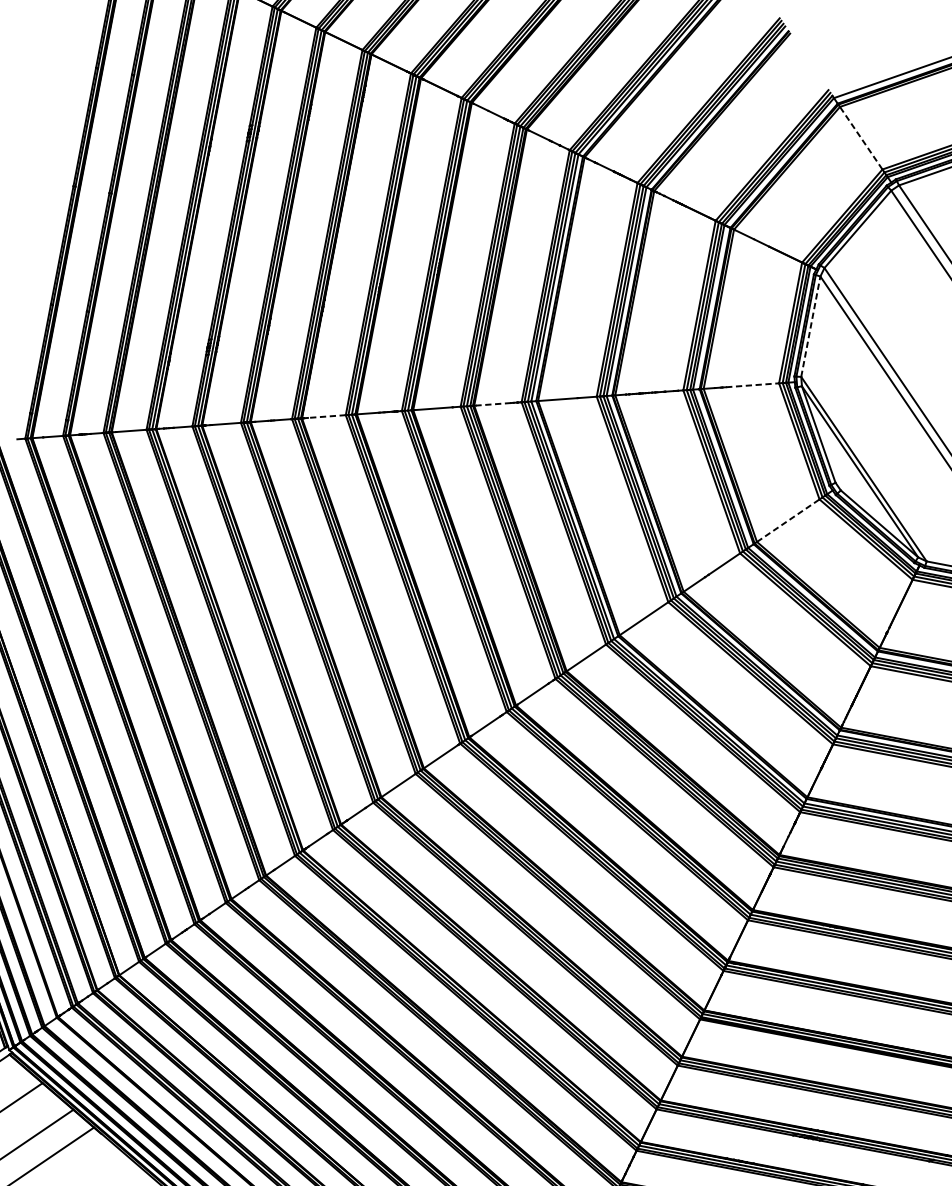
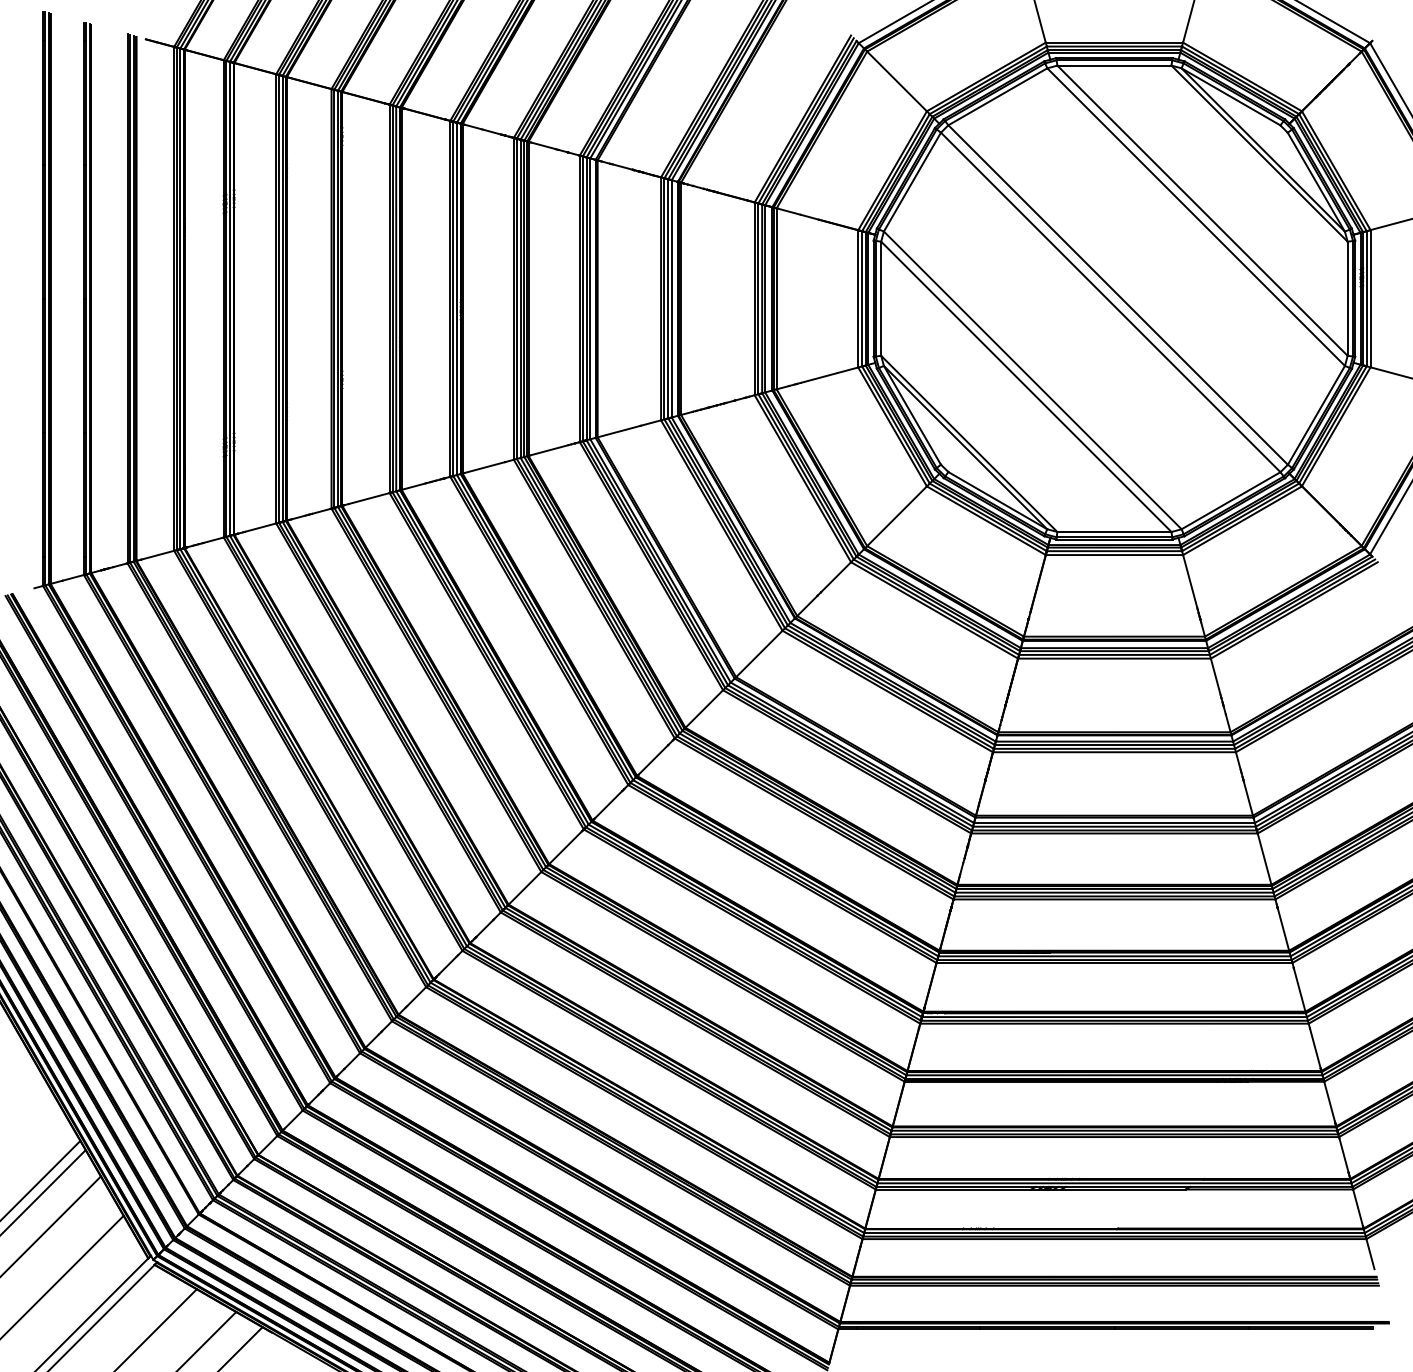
line: (860, 138) -> (896, 81), dashed -> solid
line: (811, 326) -> (881, 298), dashed -> solid
line: (752, 385) -> (829, 375), dashed -> solid
line: (493, 404) -> (549, 450), dashed -> solid
line: (326, 416) -> (368, 498), dashed -> solid
line: (788, 520) -> (897, 515), dashed -> solid

